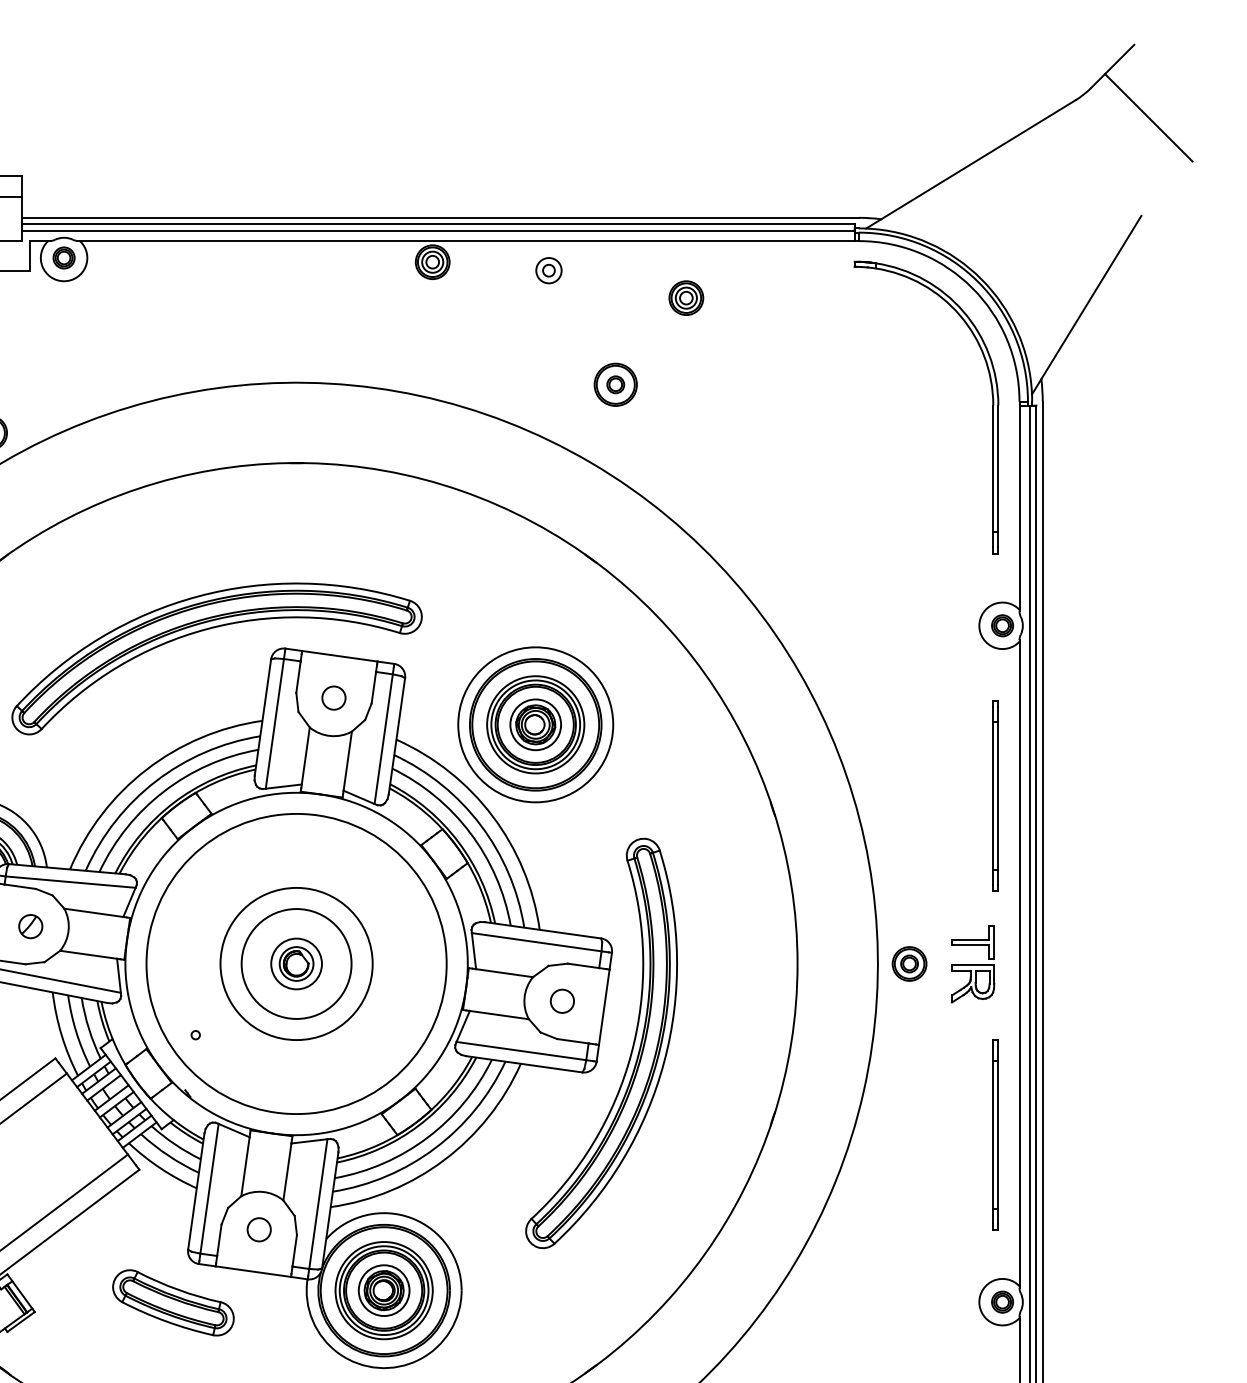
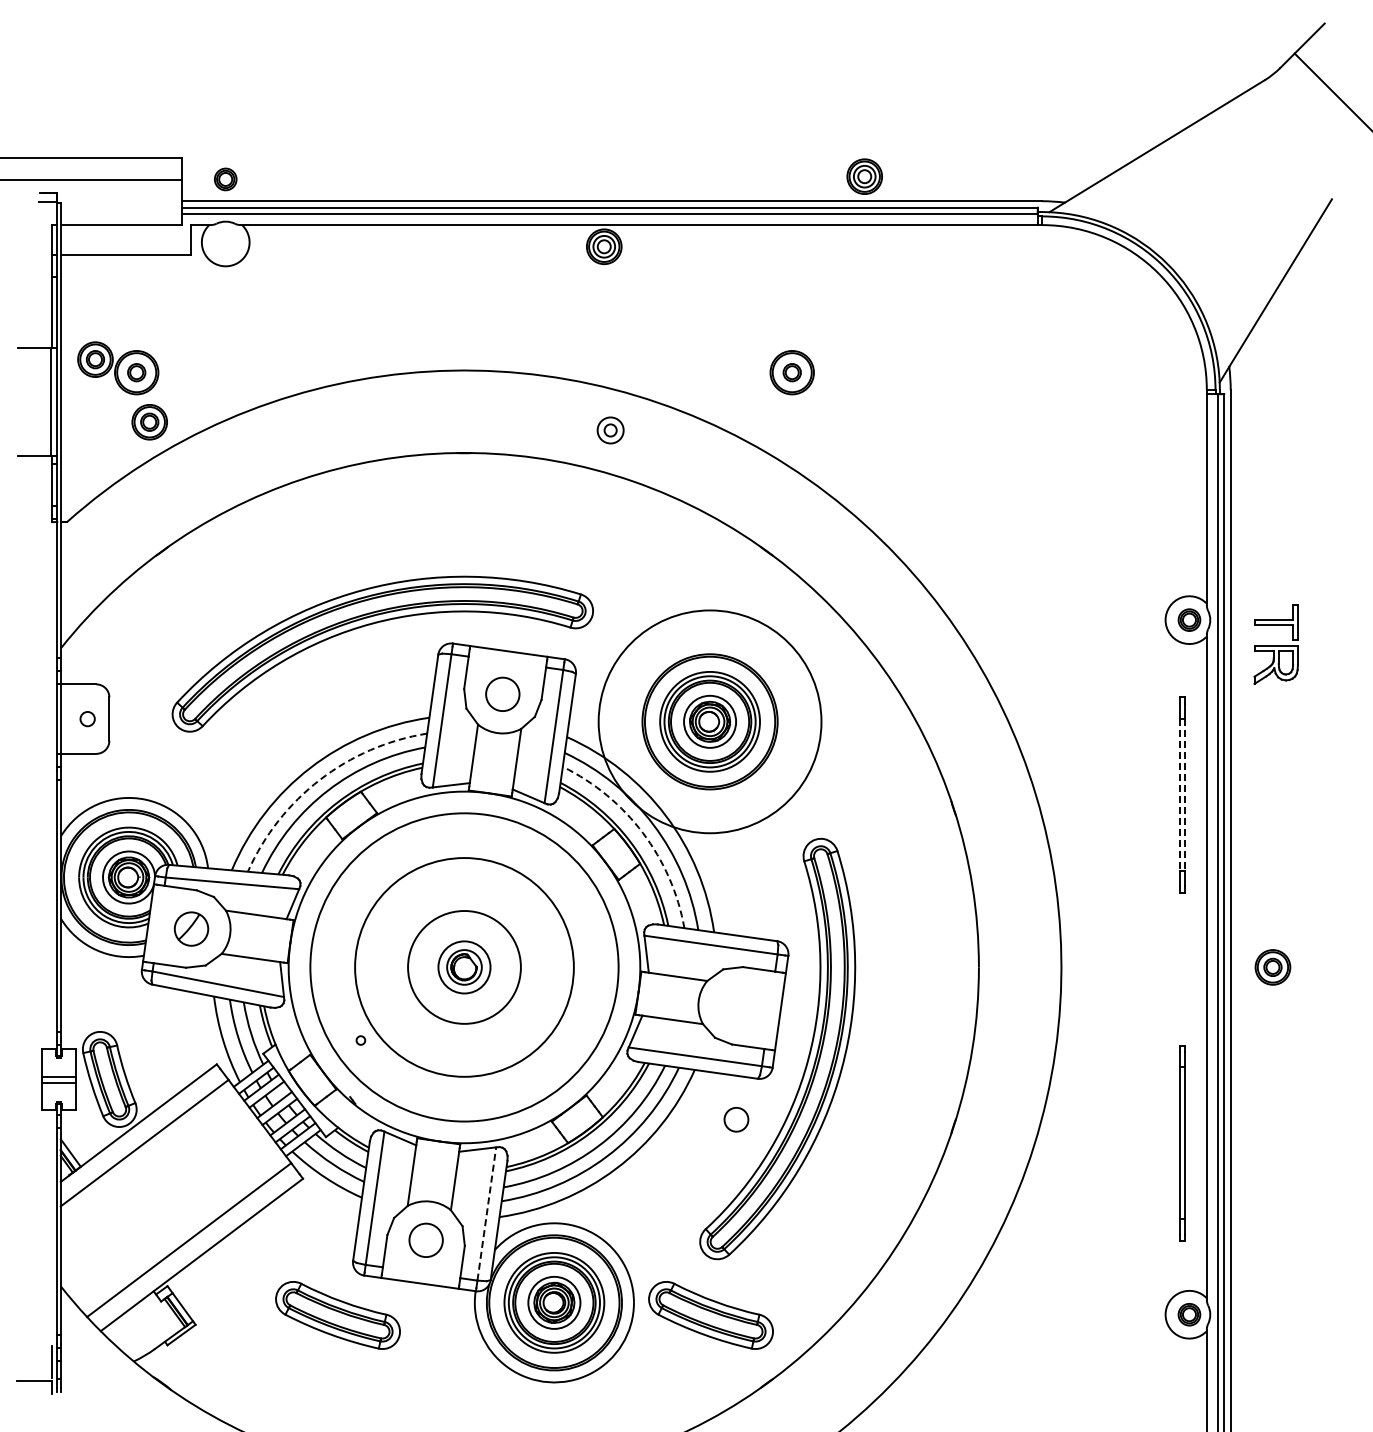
part: (63, 258) -> (225, 179), moved
part: (548, 270) -> (610, 430), moved
part: (686, 297) -> (864, 176), moved
part: (991, 399) -> (1178, 387), removed
circle: (333, 698) -> (502, 694), size x1.4
circle: (535, 724) -> (709, 721), size x1.4
arc: (155, 780) -> (319, 779), solid -> dashed
line: (992, 796) -> (1179, 795), solid -> dashed
line: (998, 796) -> (1185, 795), solid -> dashed
arc: (469, 833) -> (642, 833), solid -> dashed
part: (30, 926) -> (191, 928), size x1.4
circle: (296, 964) -> (464, 967), size x1.4
part: (909, 964) -> (1272, 967), moved
part: (972, 964) -> (1275, 644), moved
circle: (562, 1001) -> (736, 1119), moved
line: (318, 1203) -> (486, 1213), solid -> dashed
circle: (258, 1229) -> (425, 1240), size x1.4
part: (536, 1302) -> (710, 1315), added

